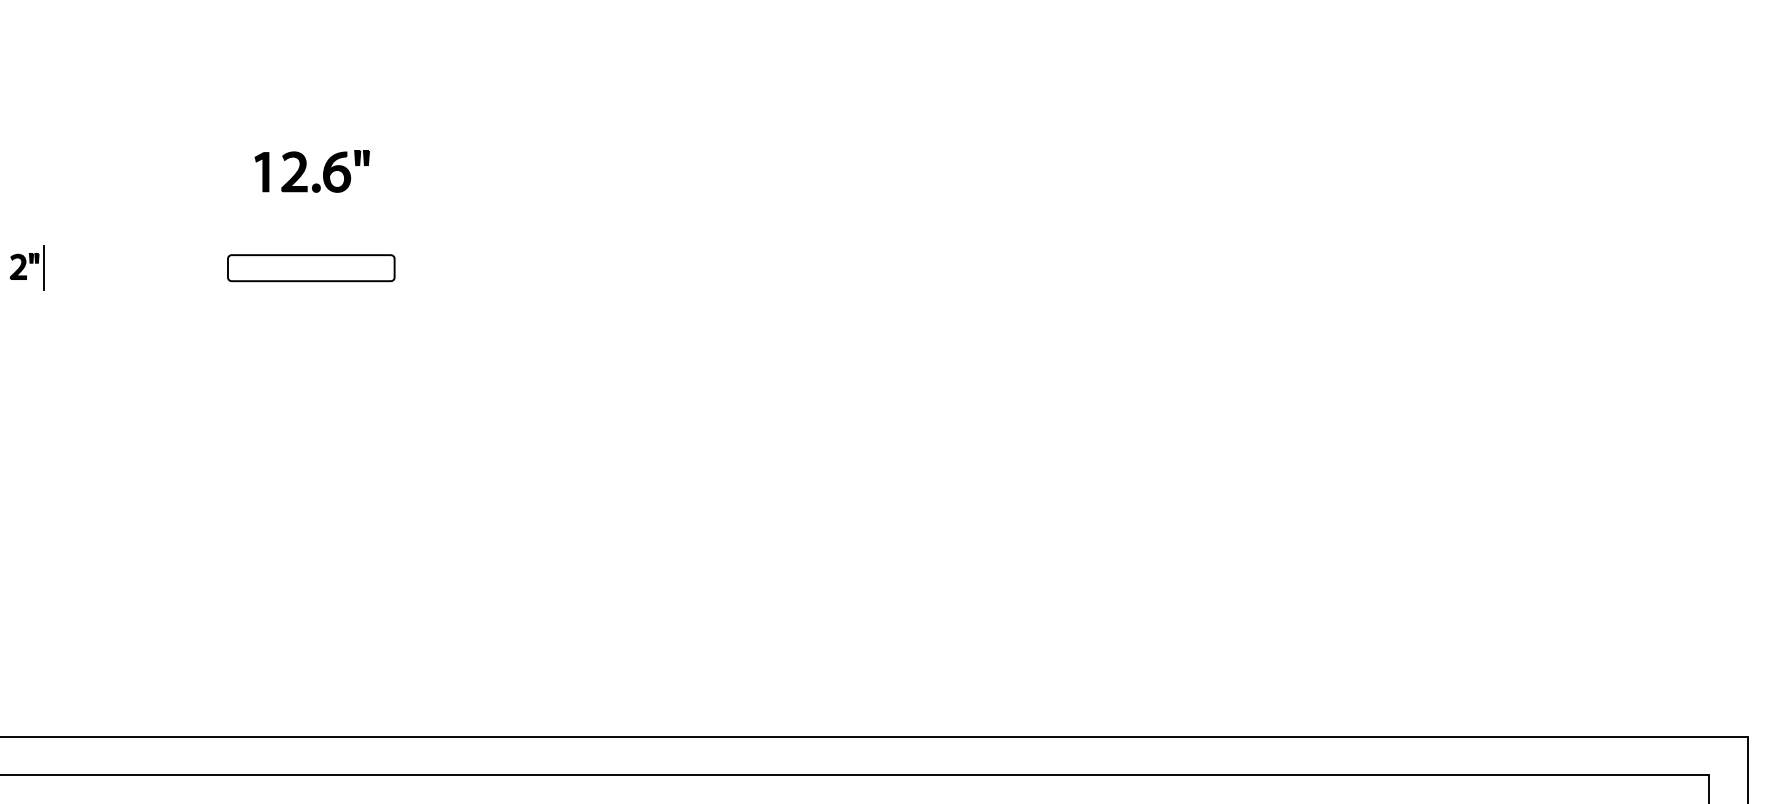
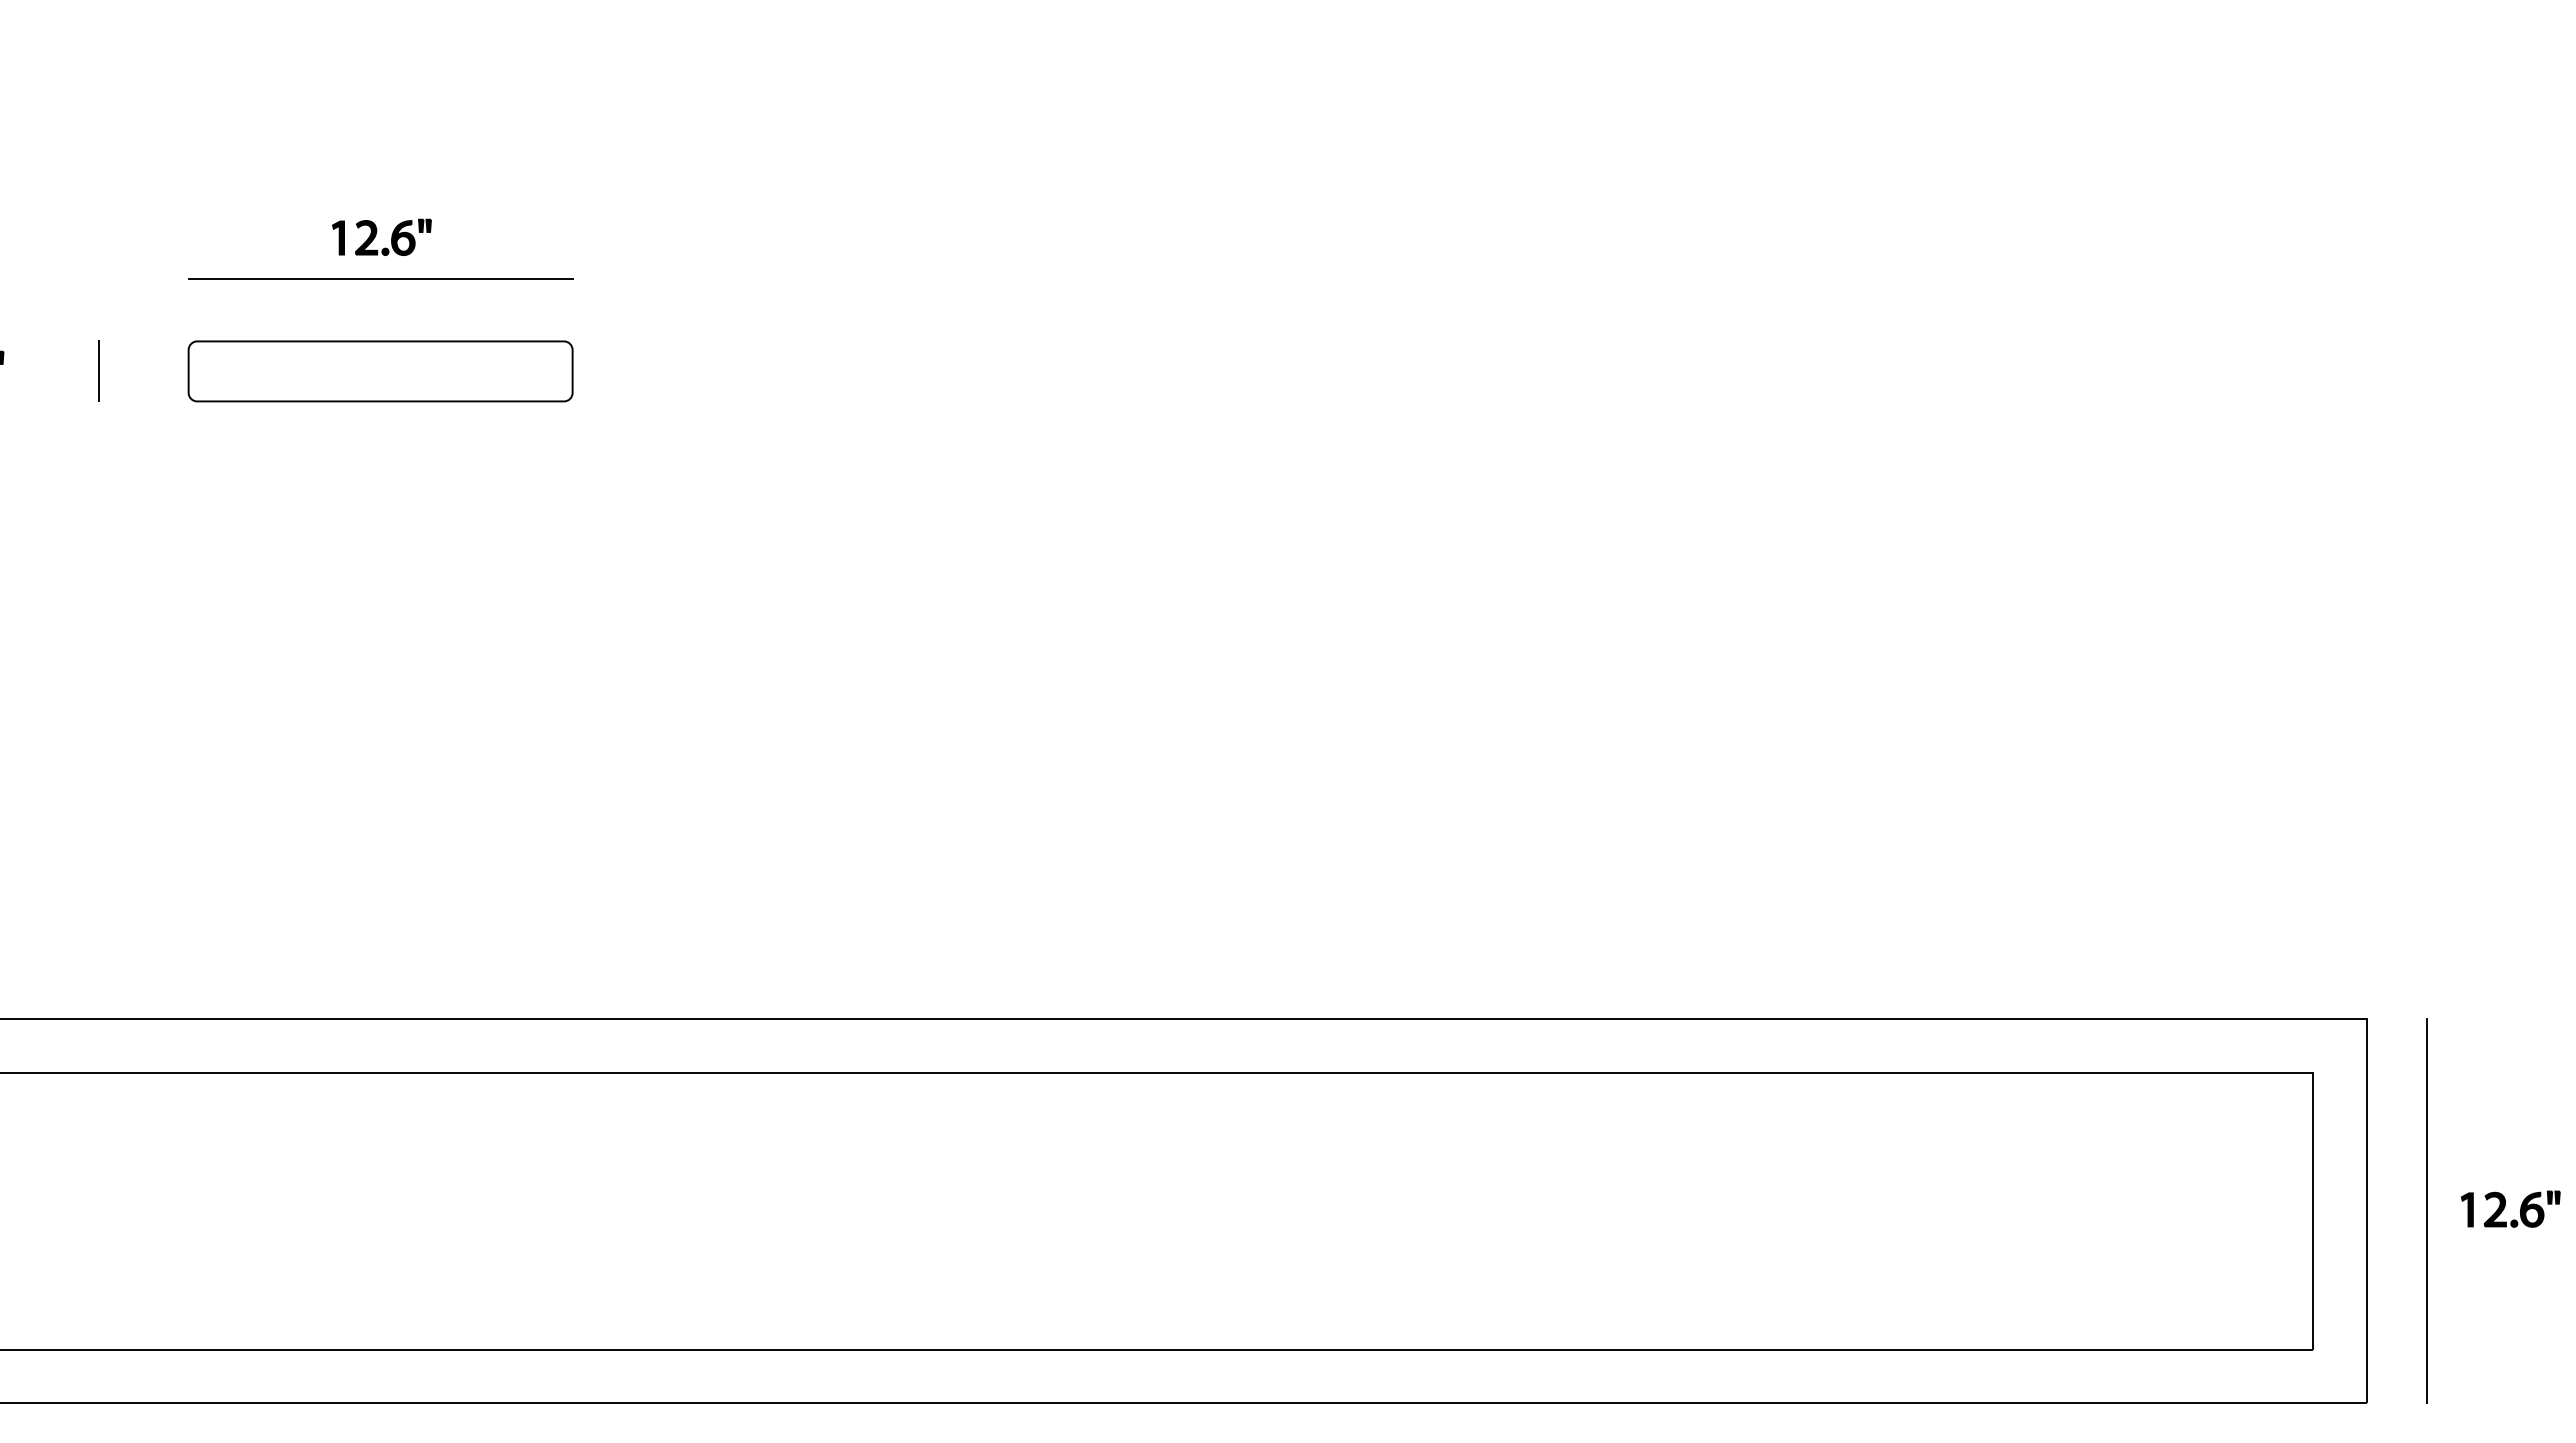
part: (311, 170) -> (381, 236), size x0.62
line: (311, 200) -> (380, 278), added
line: (43, 267) -> (98, 370), moved
part: (311, 268) -> (380, 371), size x1.67

